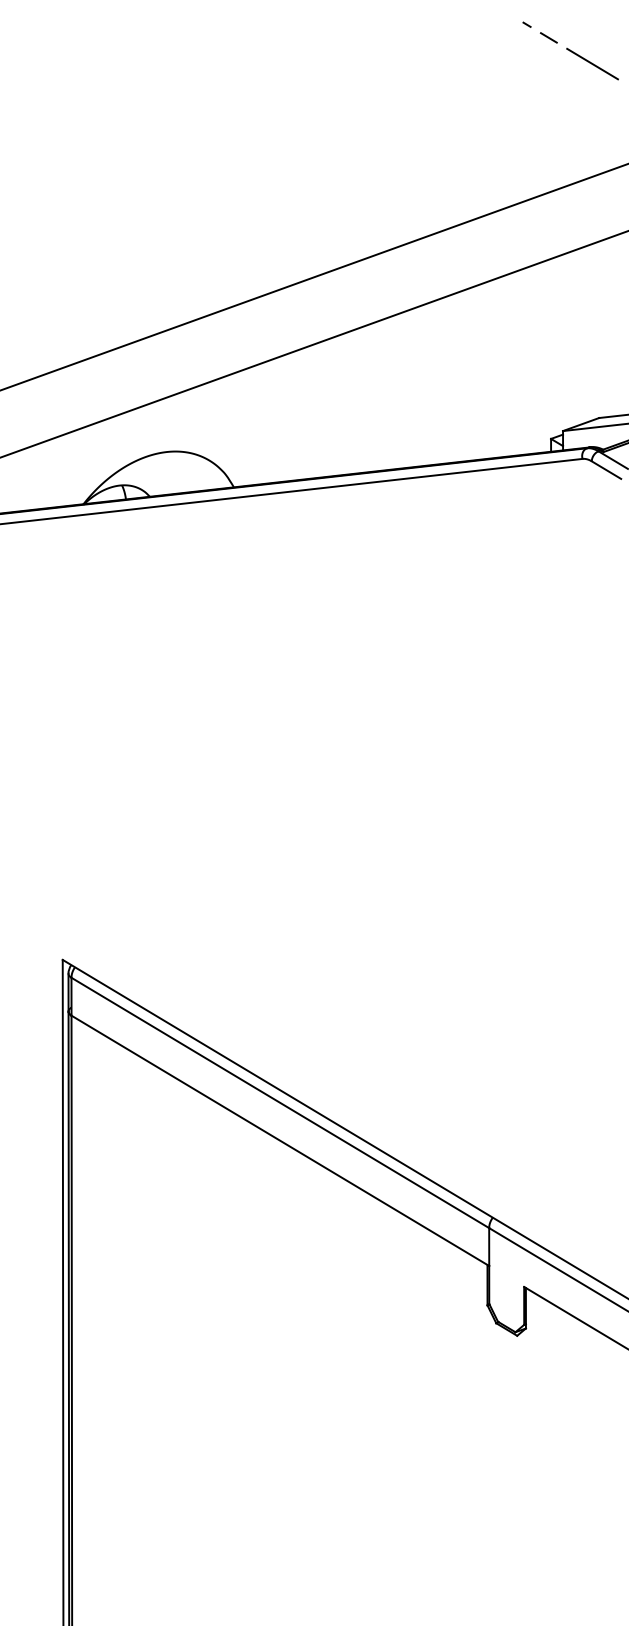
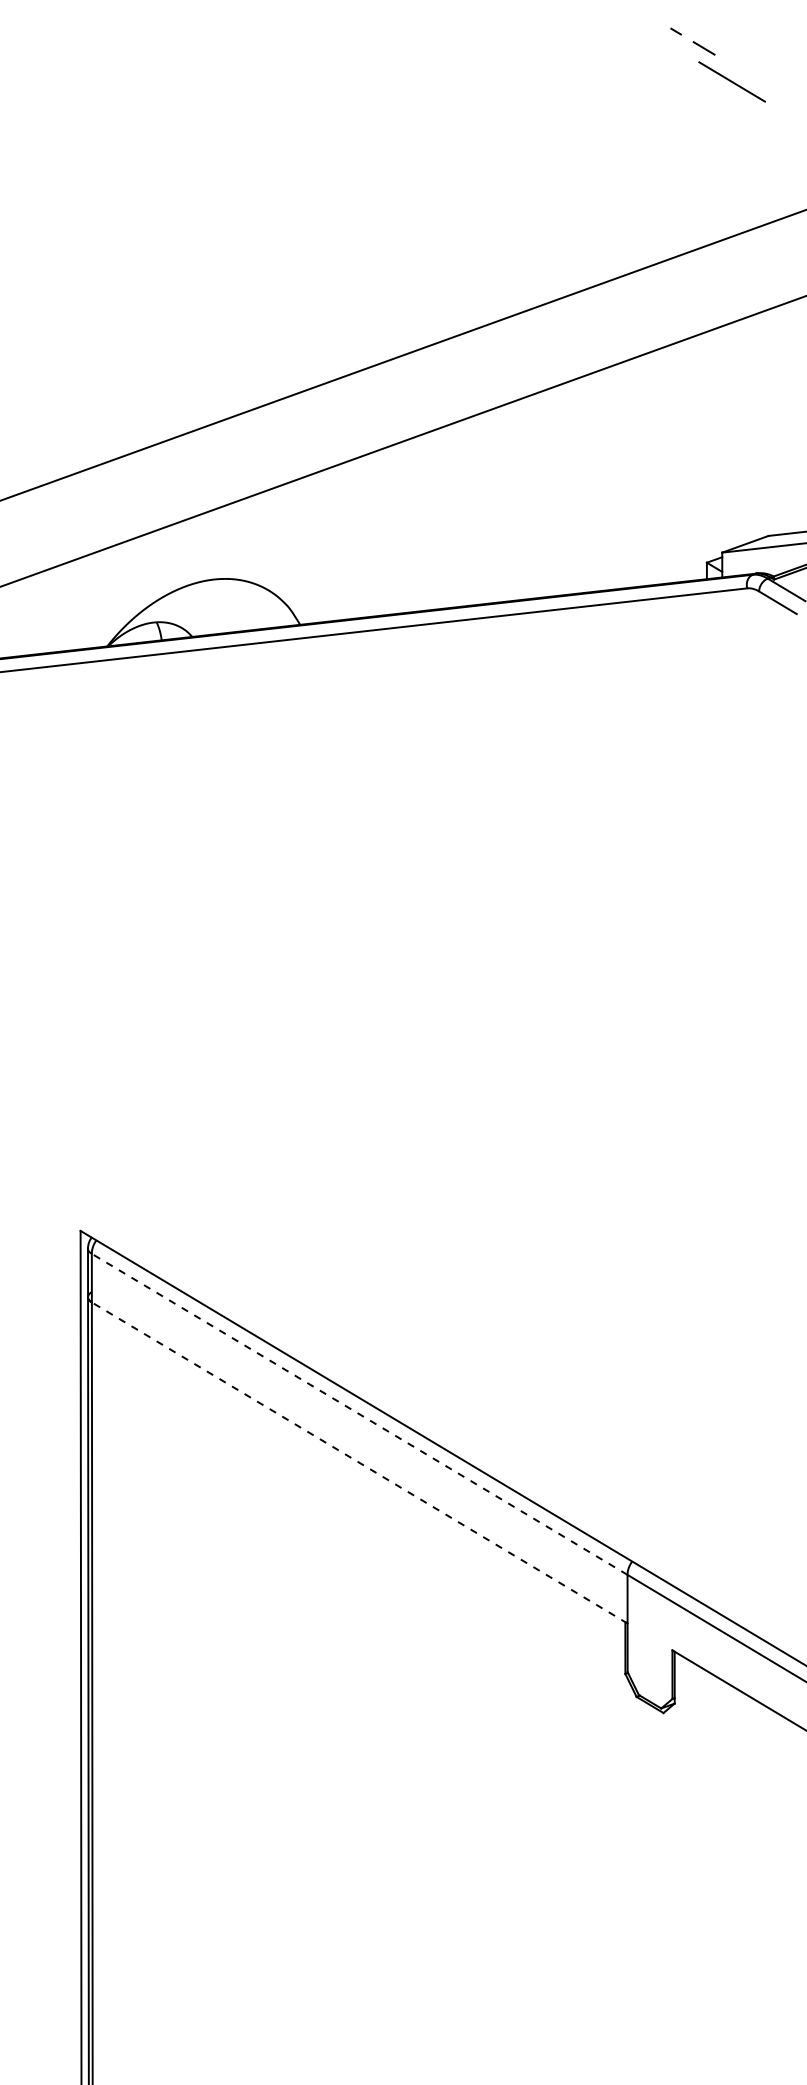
line: (592, 63) -> (731, 81), moved
line: (280, 1103) -> (359, 1414), solid -> dashed
line: (280, 1140) -> (359, 1462), solid -> dashed

